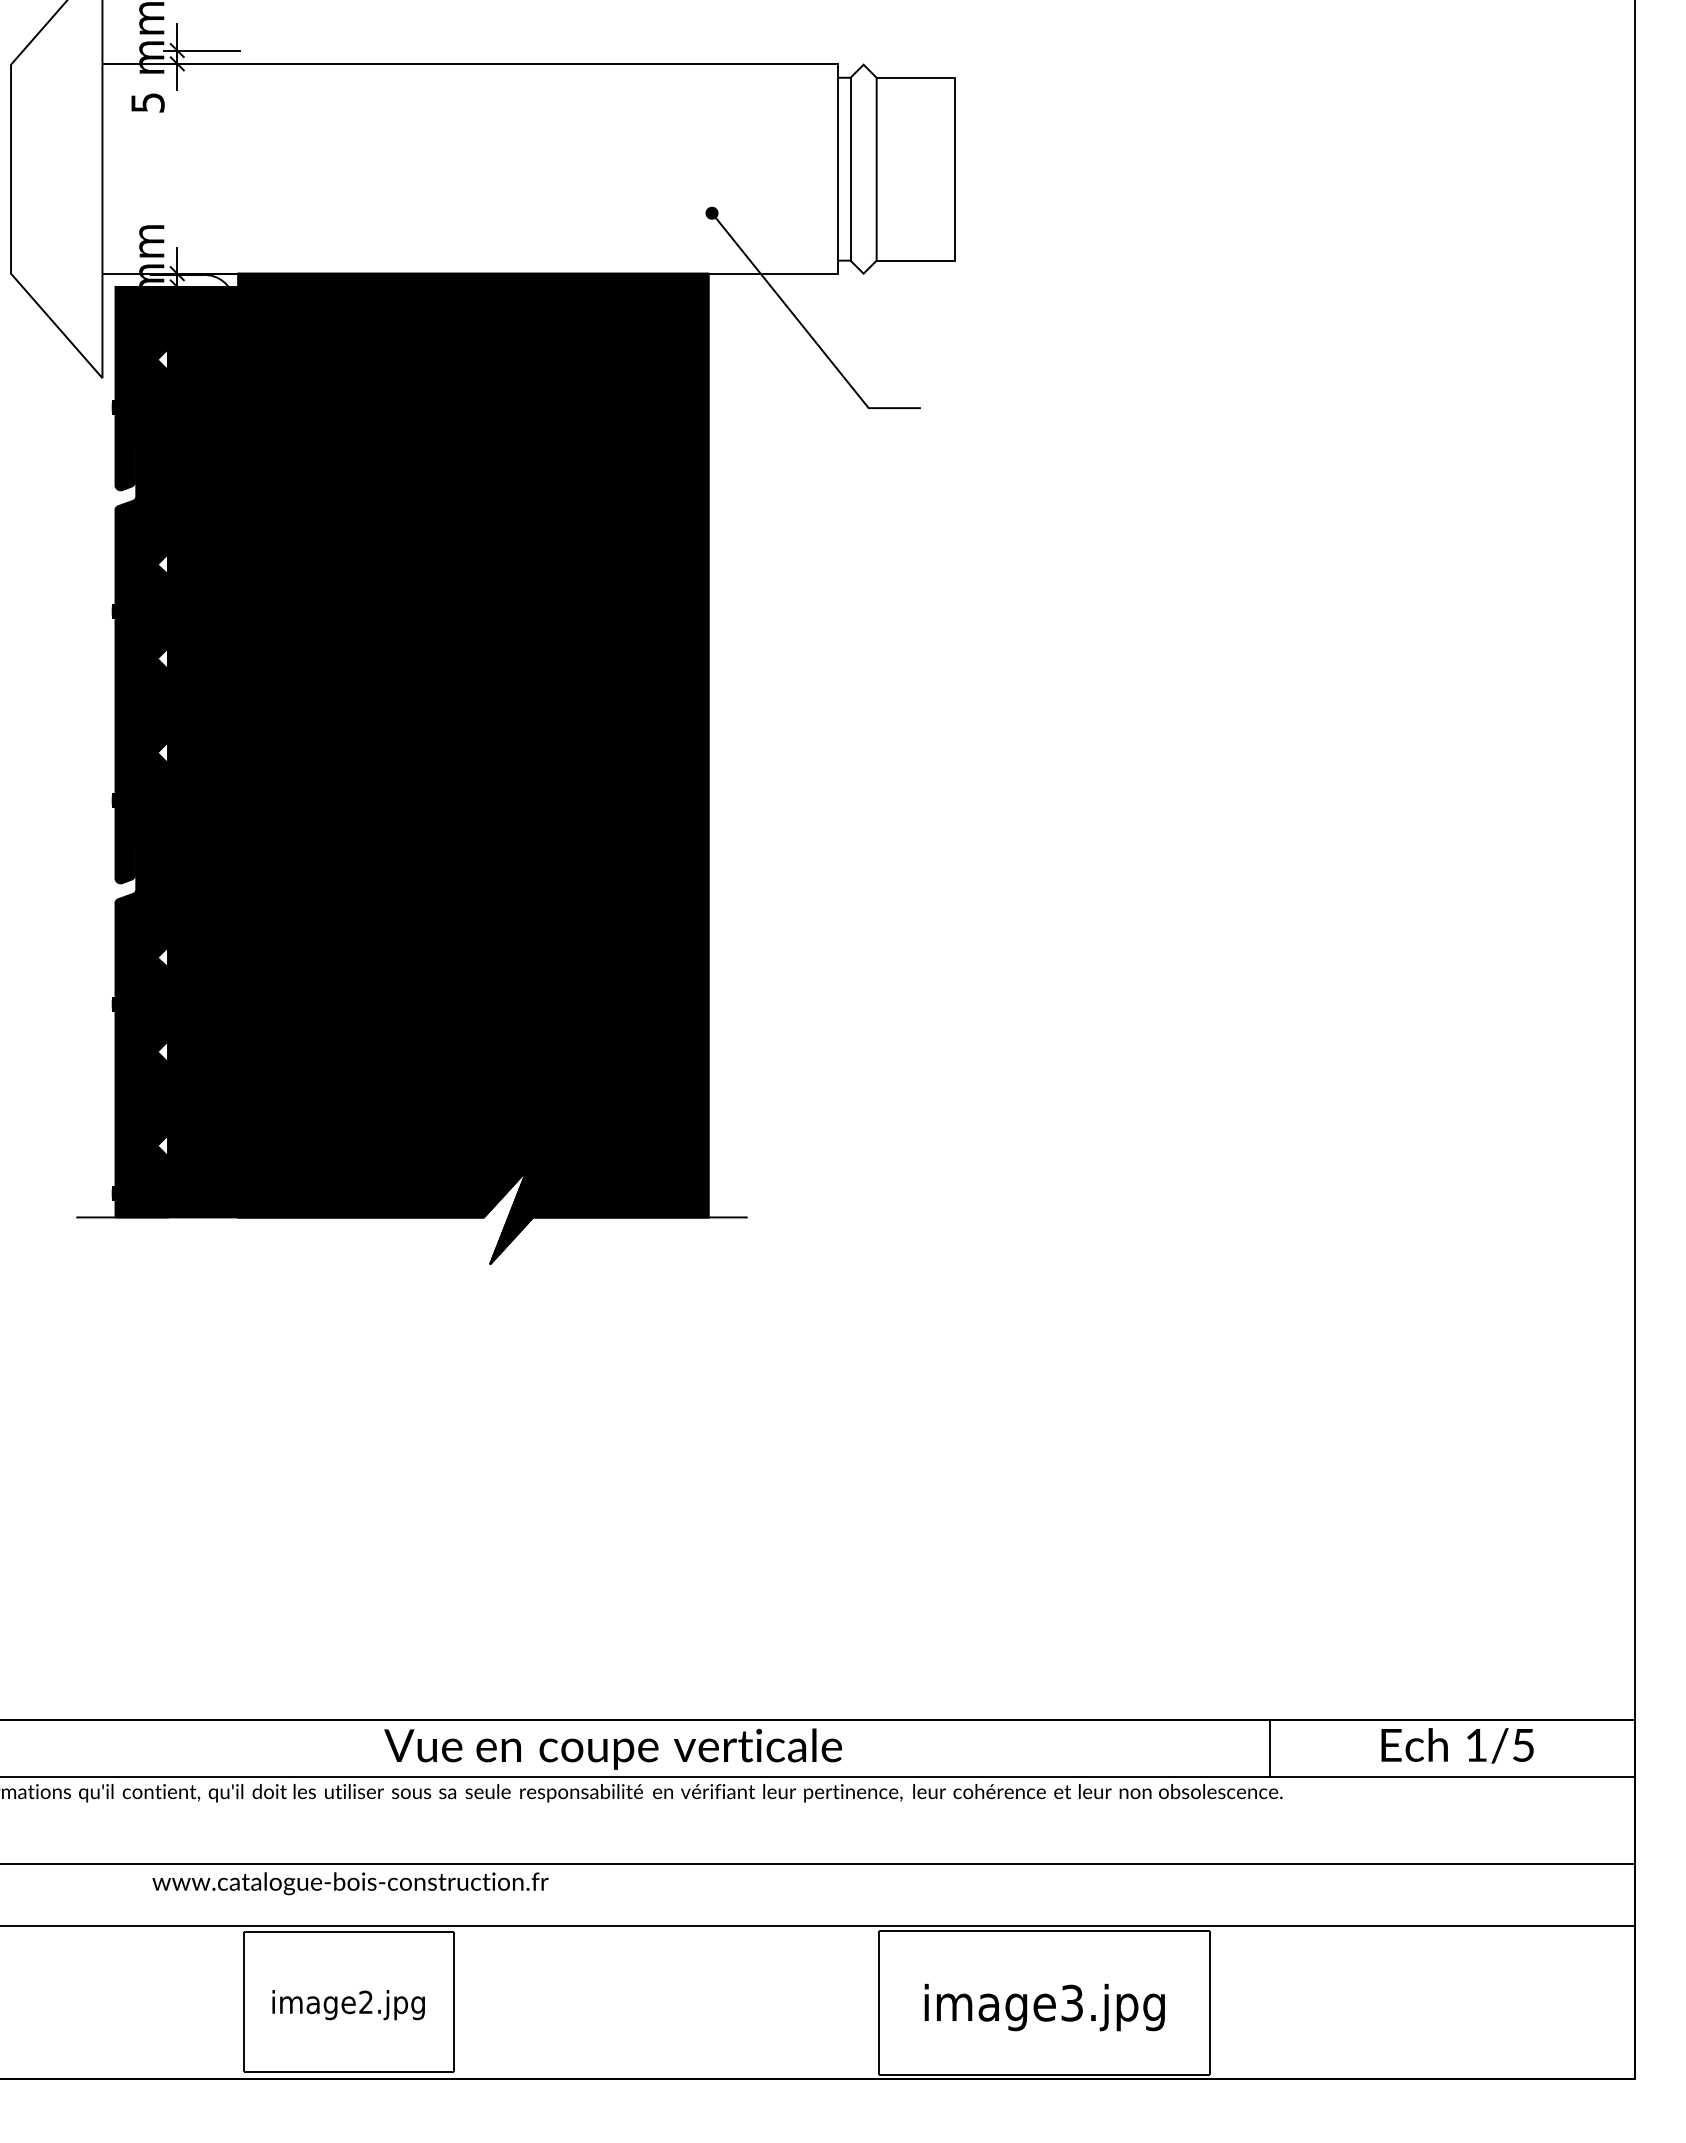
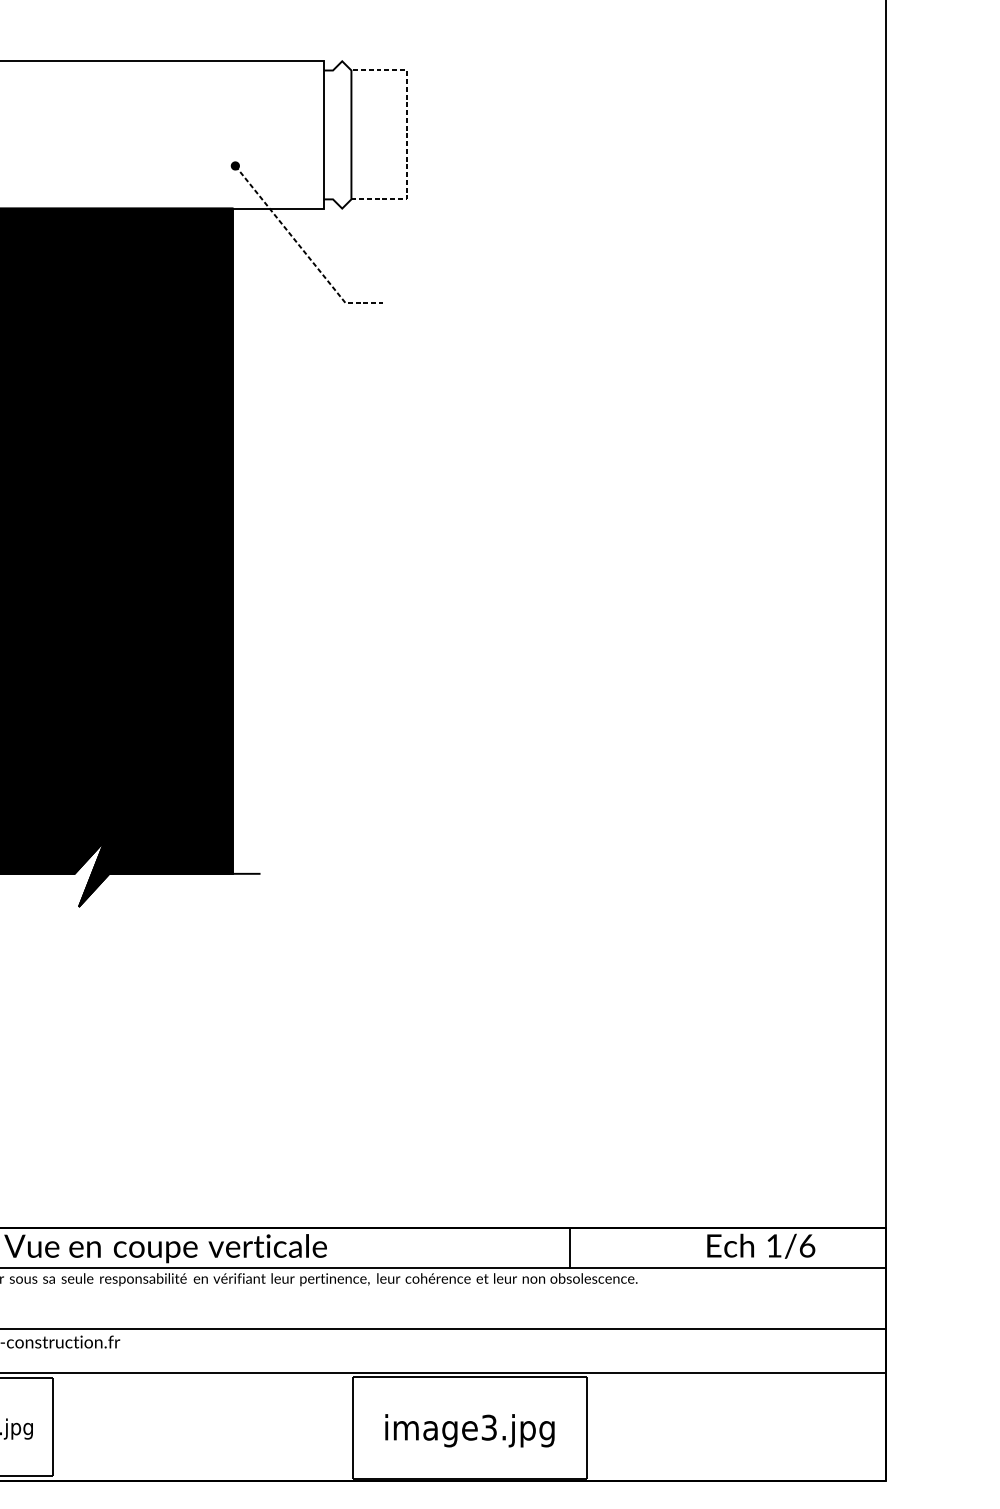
line: (850, 168) -> (332, 134), removed
line: (955, 168) -> (406, 134), solid -> dashed
line: (807, 332) -> (302, 250), solid -> dashed
text: (1523, 1745) -> (807, 1246), 1/5 -> 1/6
line: (1270, 1748) -> (569, 1248), moved

